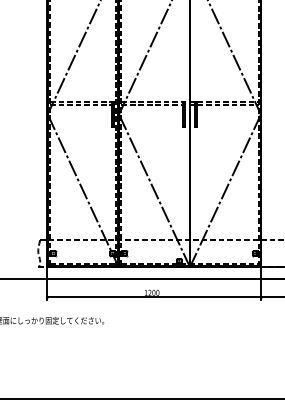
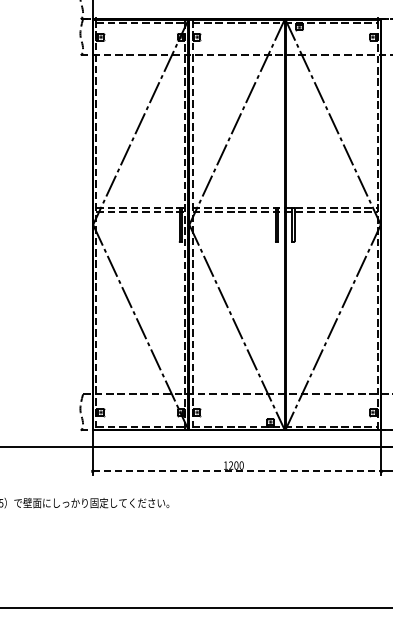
line: (154, 297) -> (237, 471), solid -> dashed

